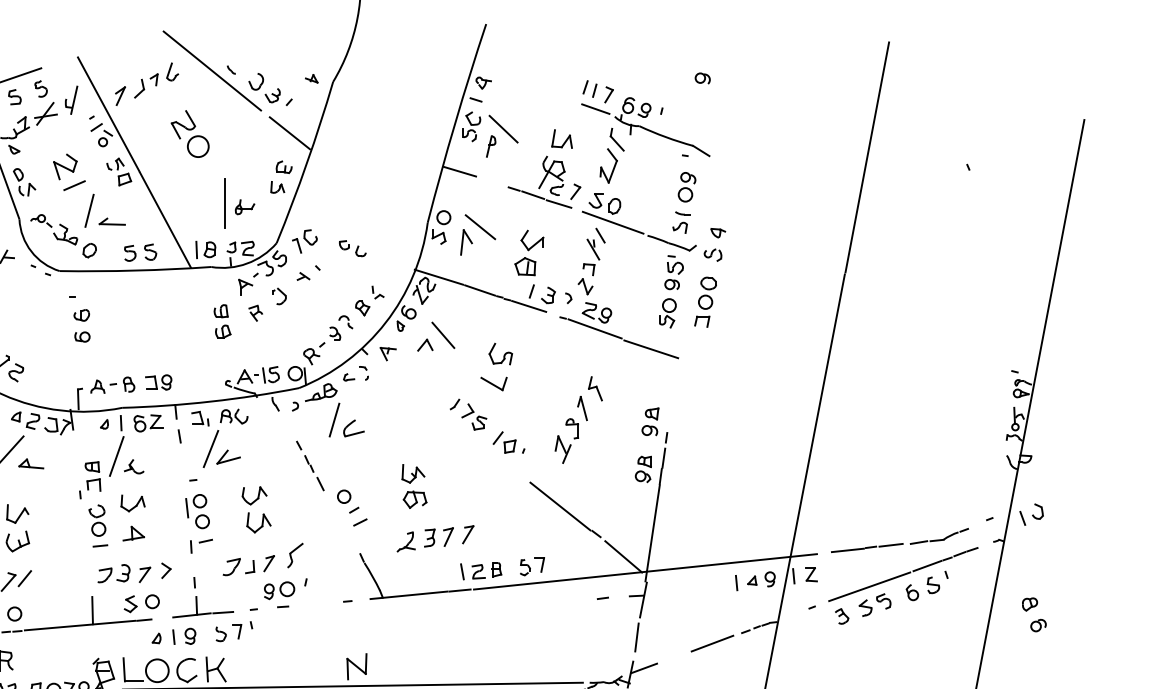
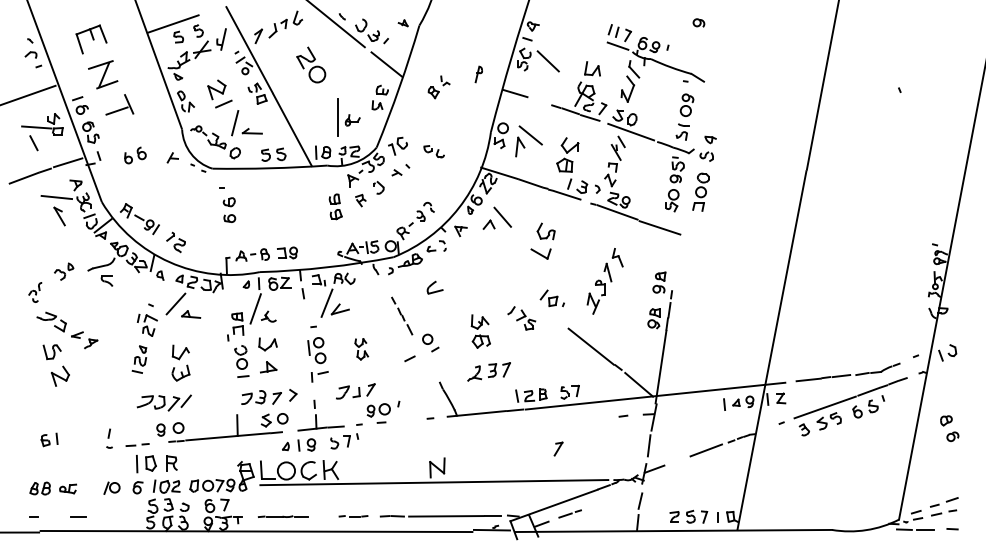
part: (490, 146) -> (478, 74), moved
part: (368, 301) -> (438, 87), moved
part: (468, 414) -> (521, 318), moved
line: (334, 420) -> (420, 281), removed
part: (256, 510) -> (361, 349), size x0.6
line: (359, 522) -> (409, 358), moved
part: (468, 533) -> (558, 448), moved
part: (294, 555) -> (390, 383), removed

